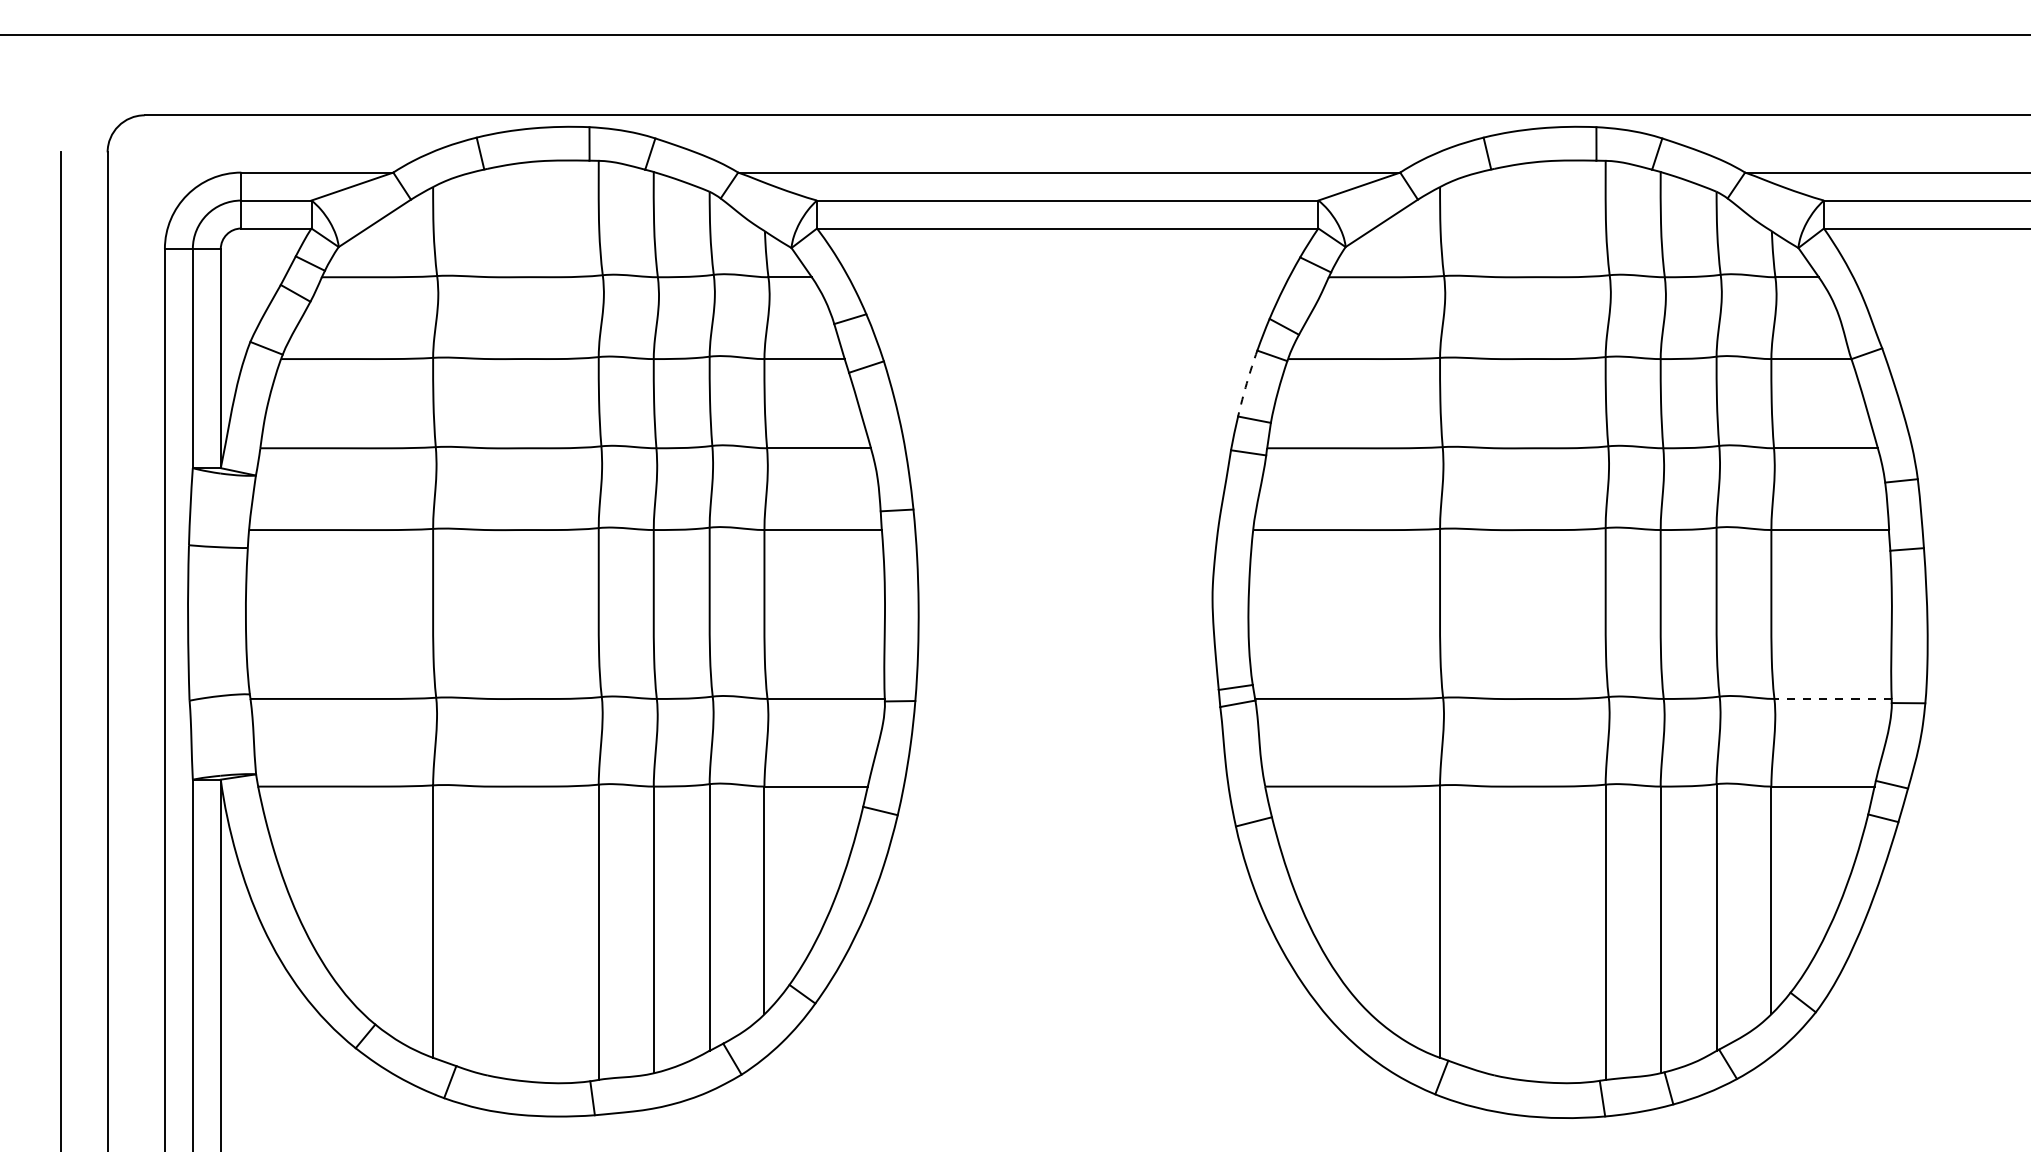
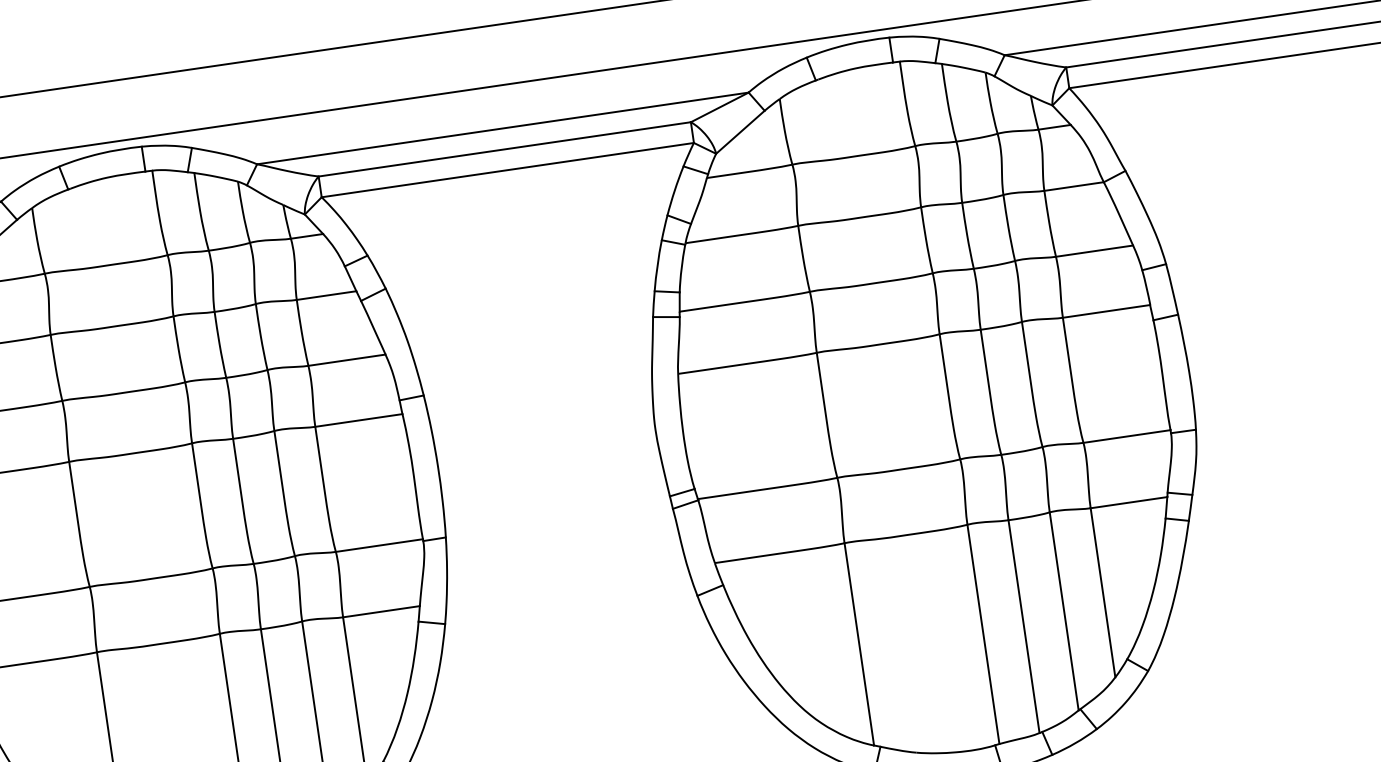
arc: (1246, 383) -> (657, 265), dashed -> solid
line: (1833, 698) -> (1127, 436), dashed -> solid

